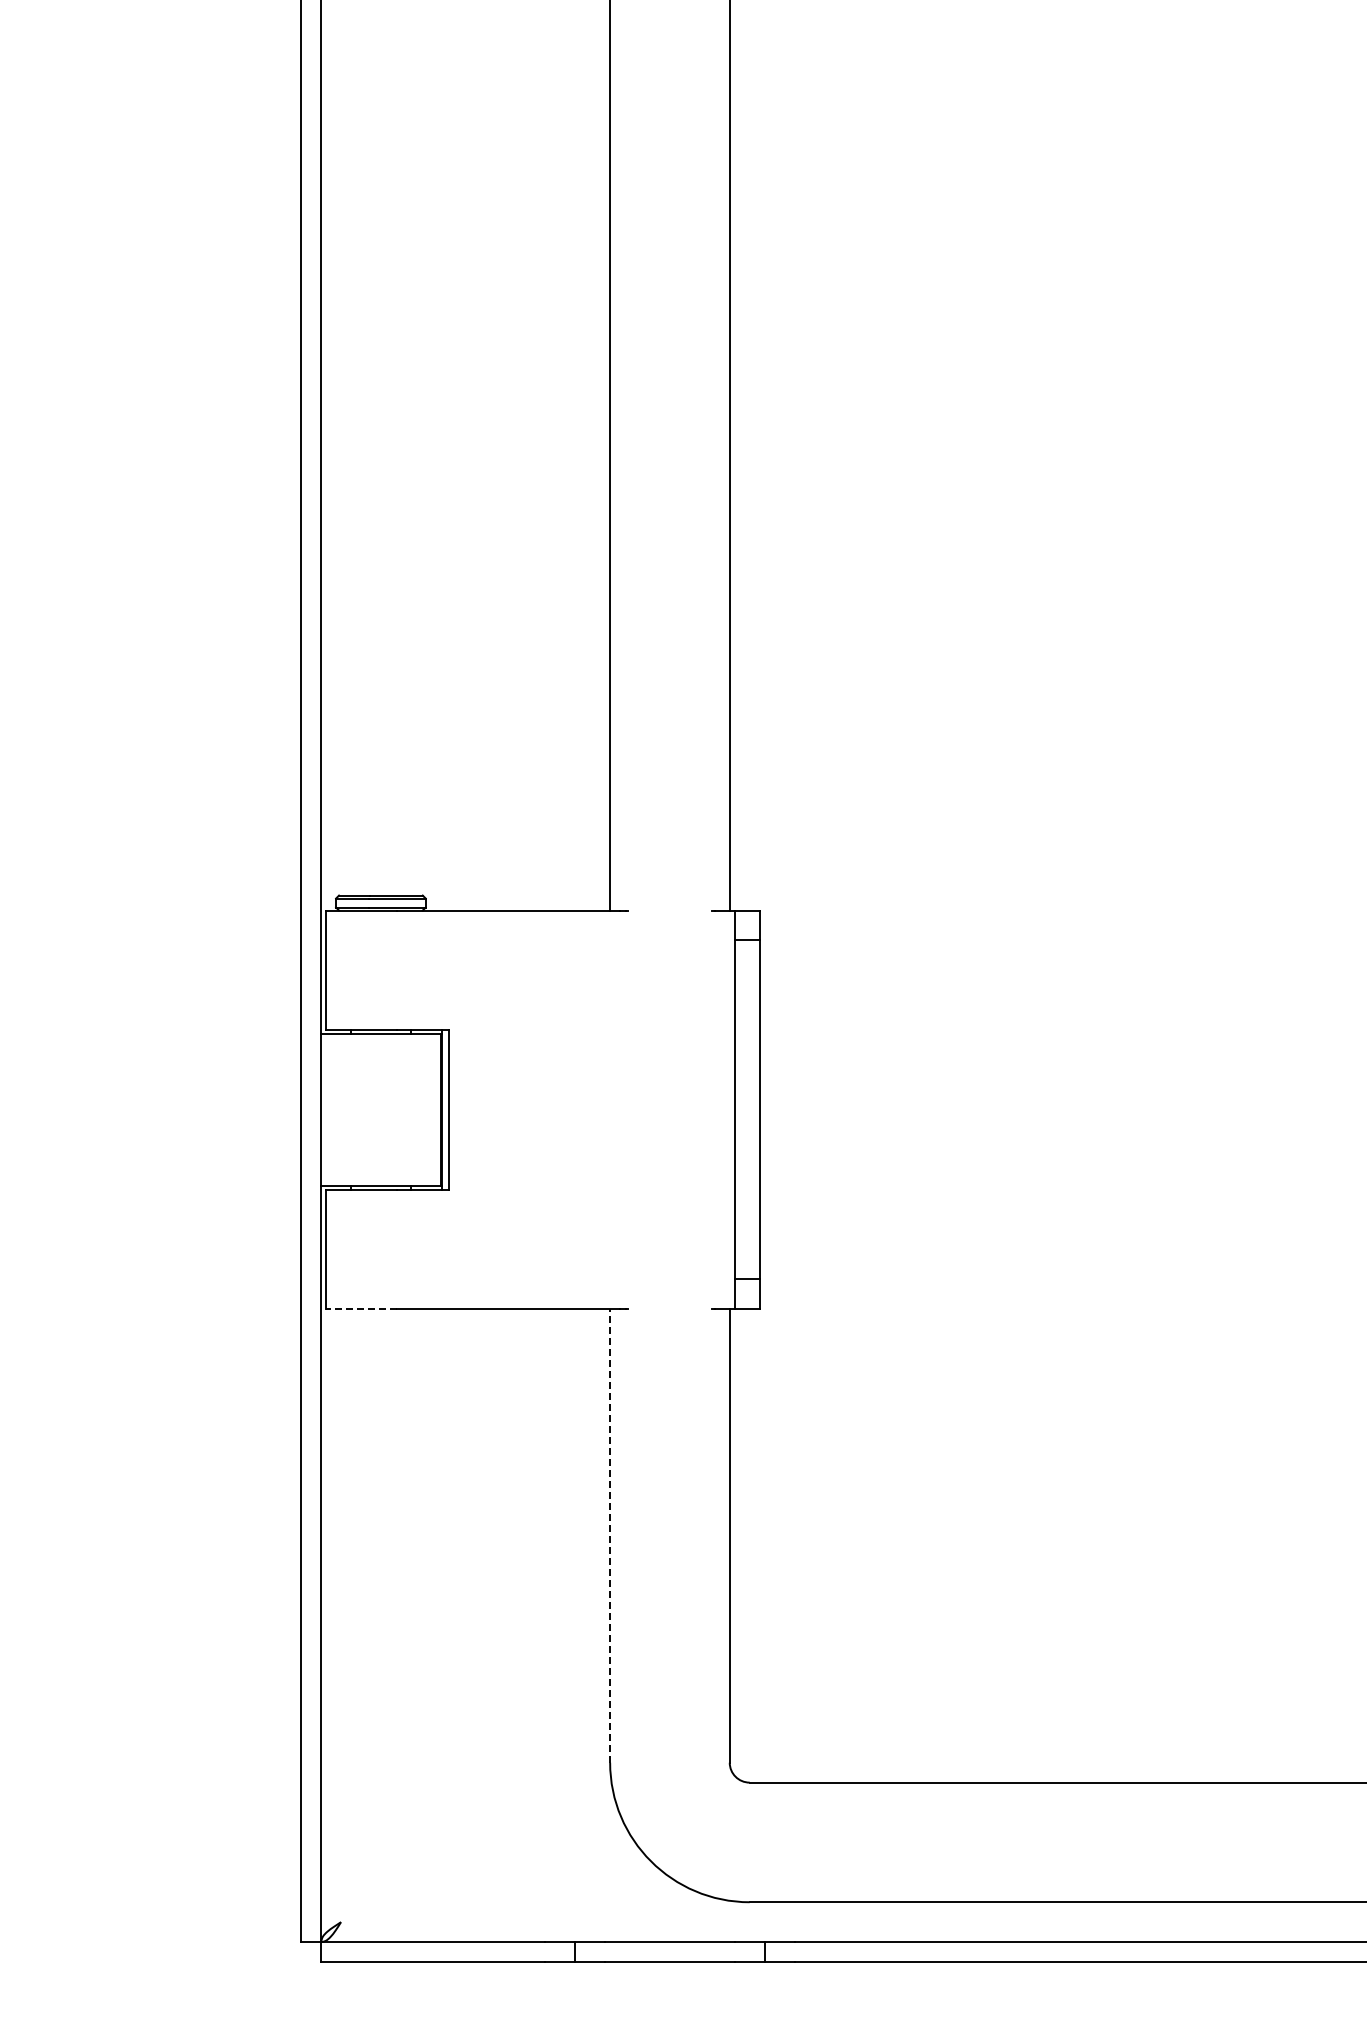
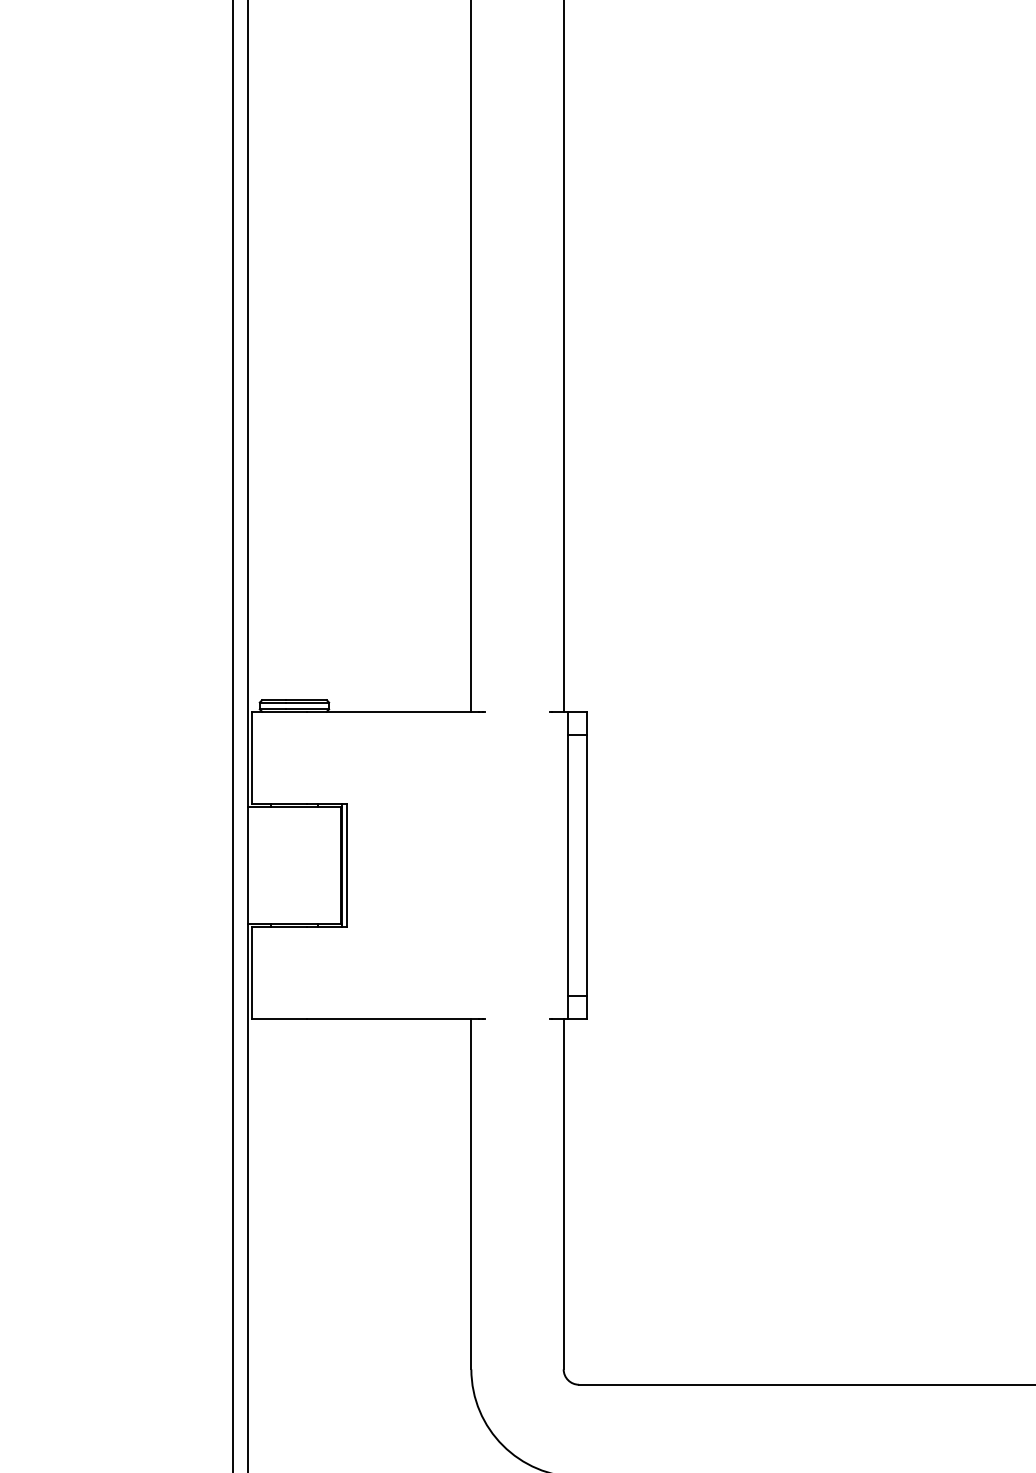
line: (361, 1309) -> (279, 1019), dashed -> solid
line: (610, 1535) -> (471, 1194), dashed -> solid

